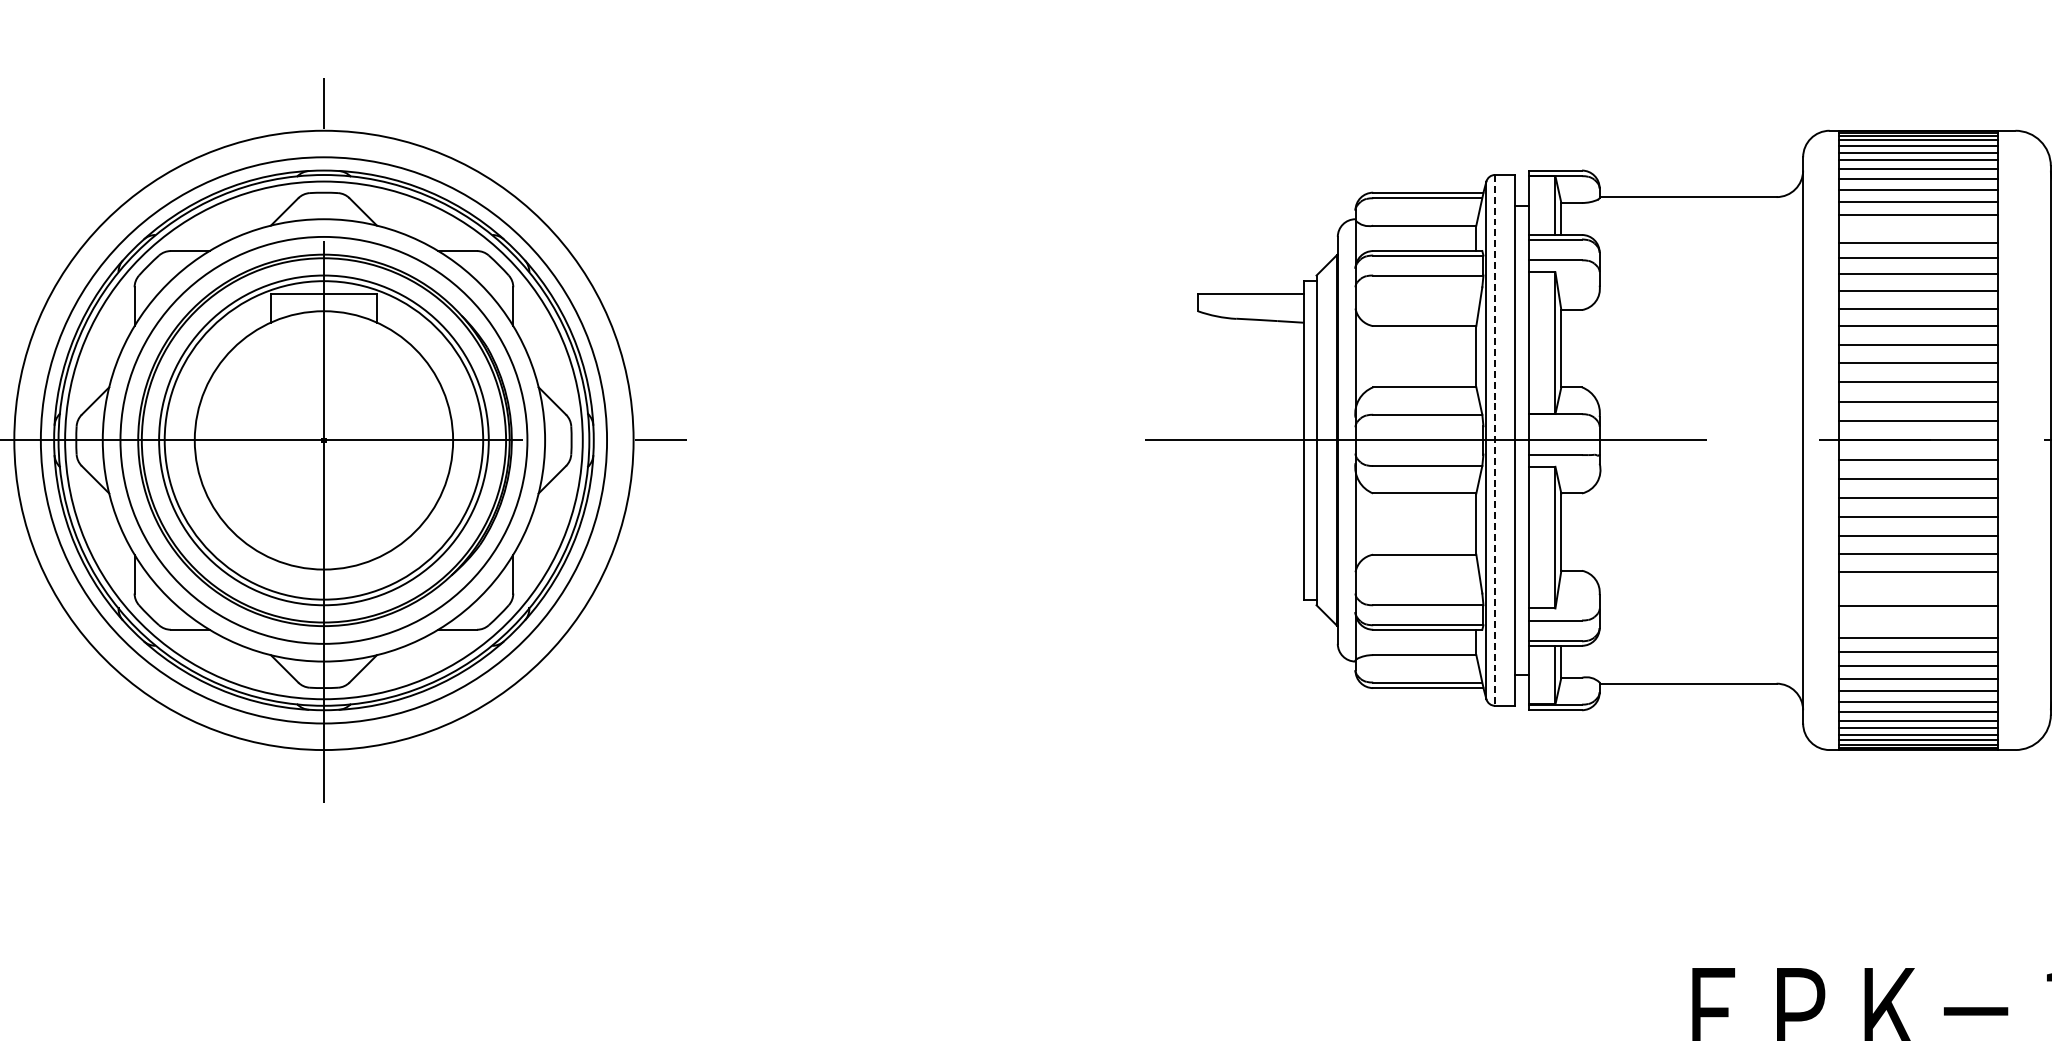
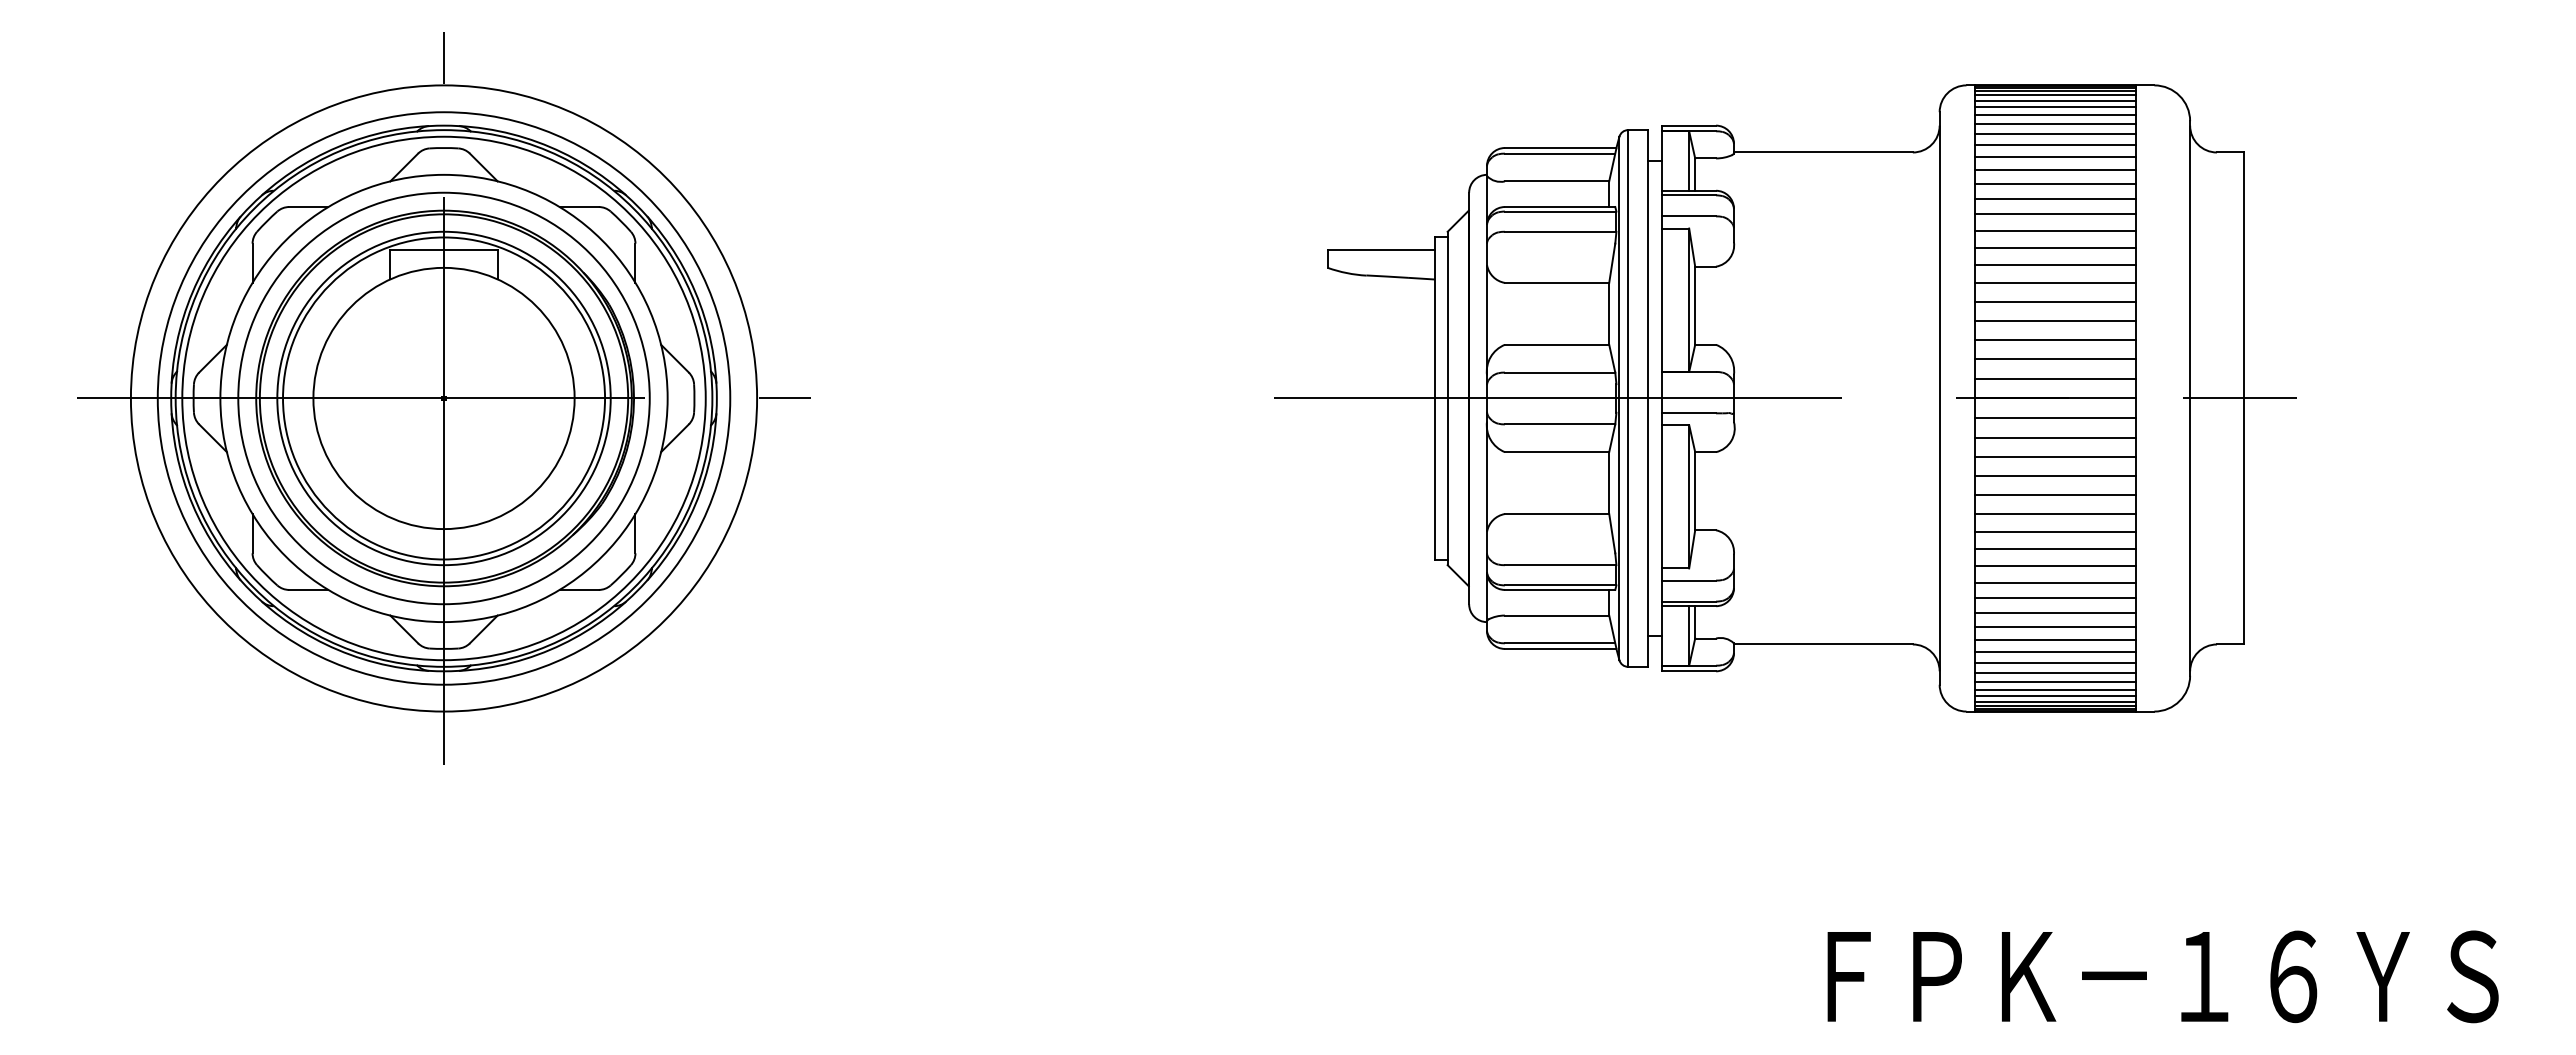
line: (1917, 228) -> (2055, 184), added
line: (1495, 440) -> (1628, 398), dashed -> solid
line: (1917, 589) -> (2055, 549), added
line: (1917, 622) -> (2055, 582), added

